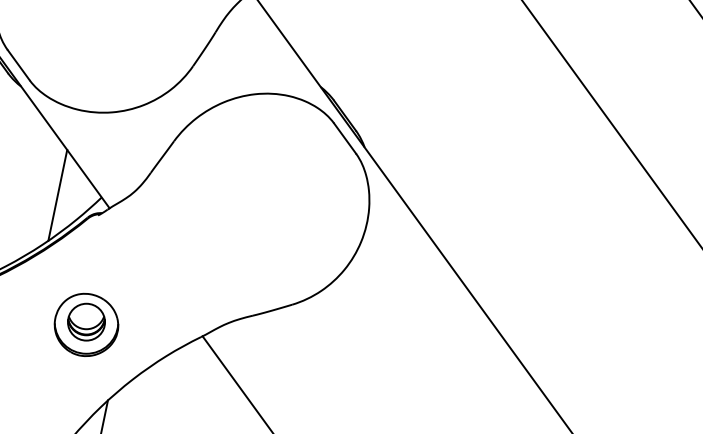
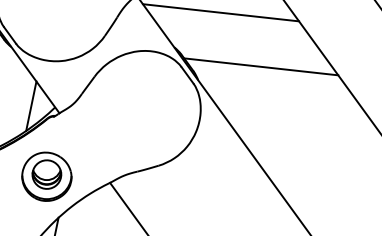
line: (405, 22) -> (220, 12), added
line: (481, 122) -> (261, 66), added
part: (85, 324) -> (46, 176), size x1.43

